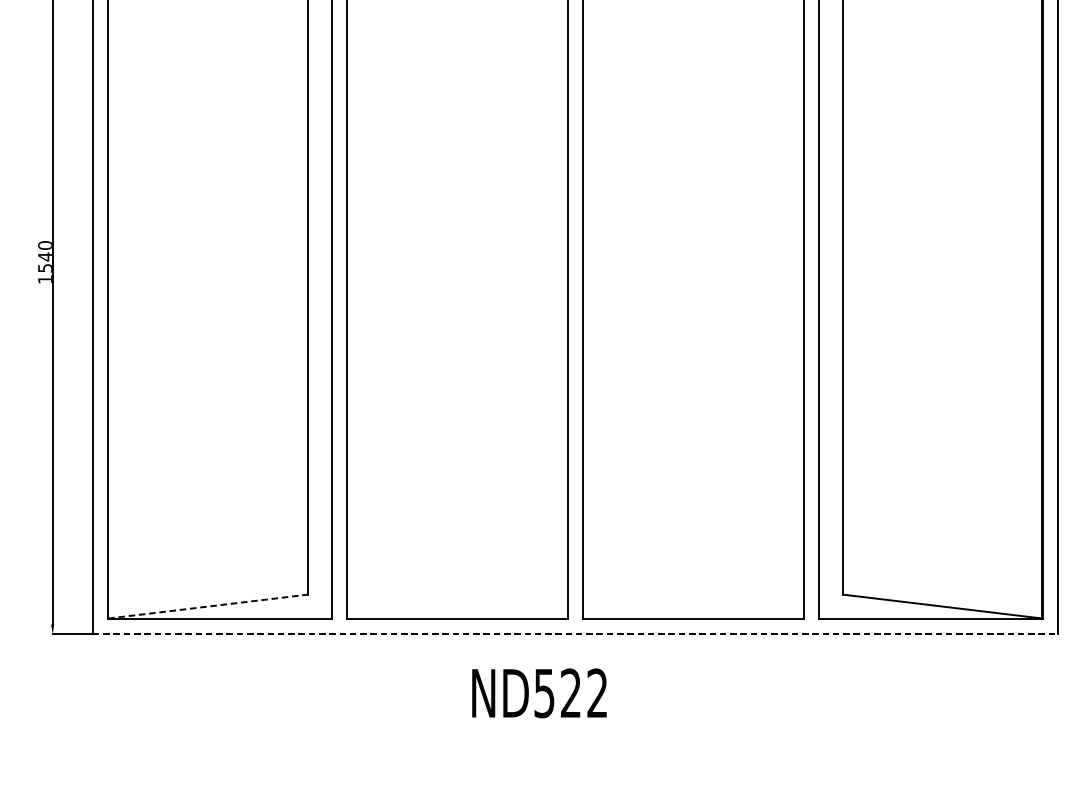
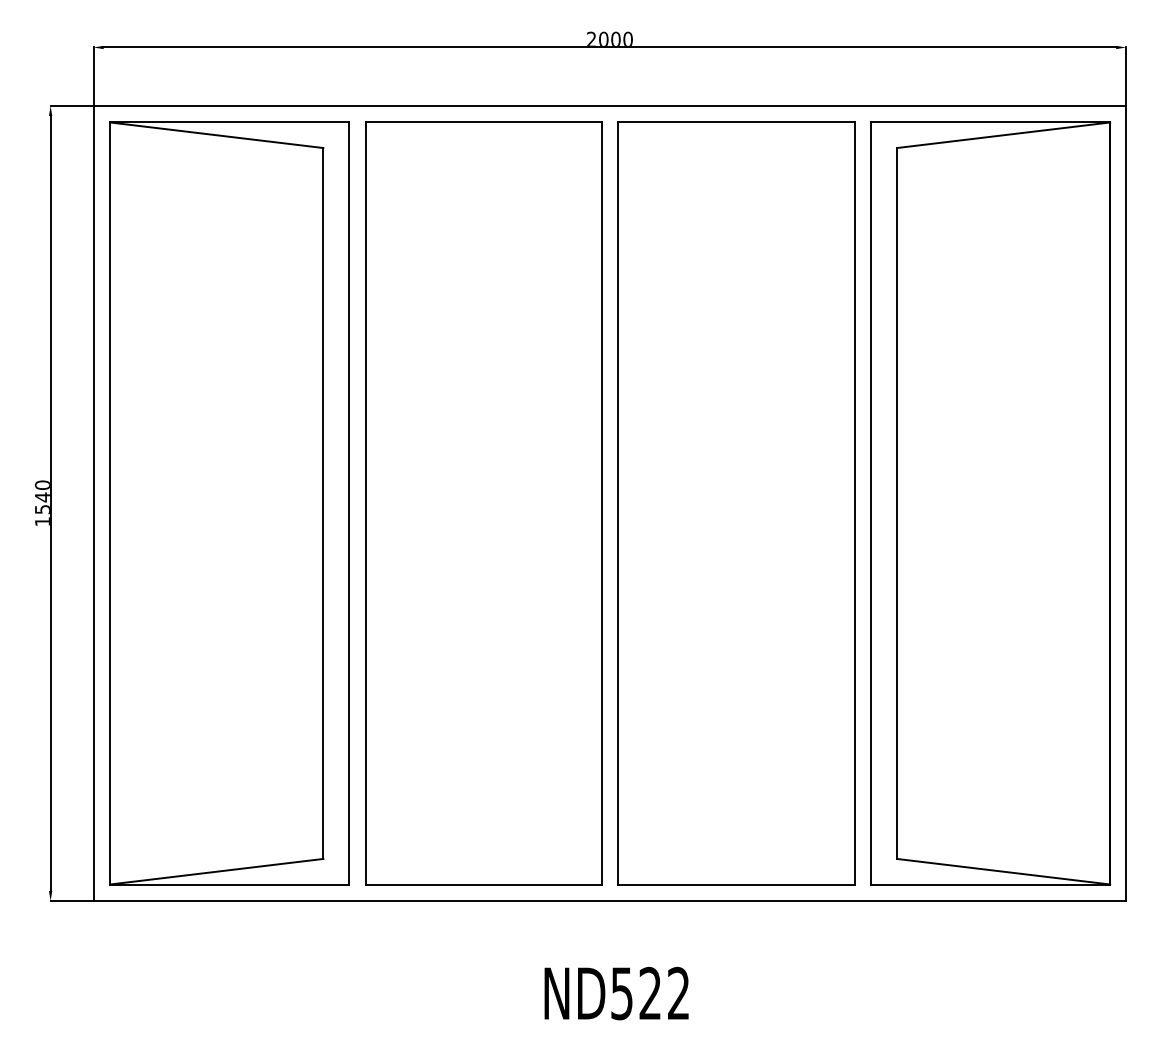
line: (208, 606) -> (217, 871), dashed -> solid
line: (575, 634) -> (610, 901), dashed -> solid
text: (539, 693) -> (616, 993), moved

